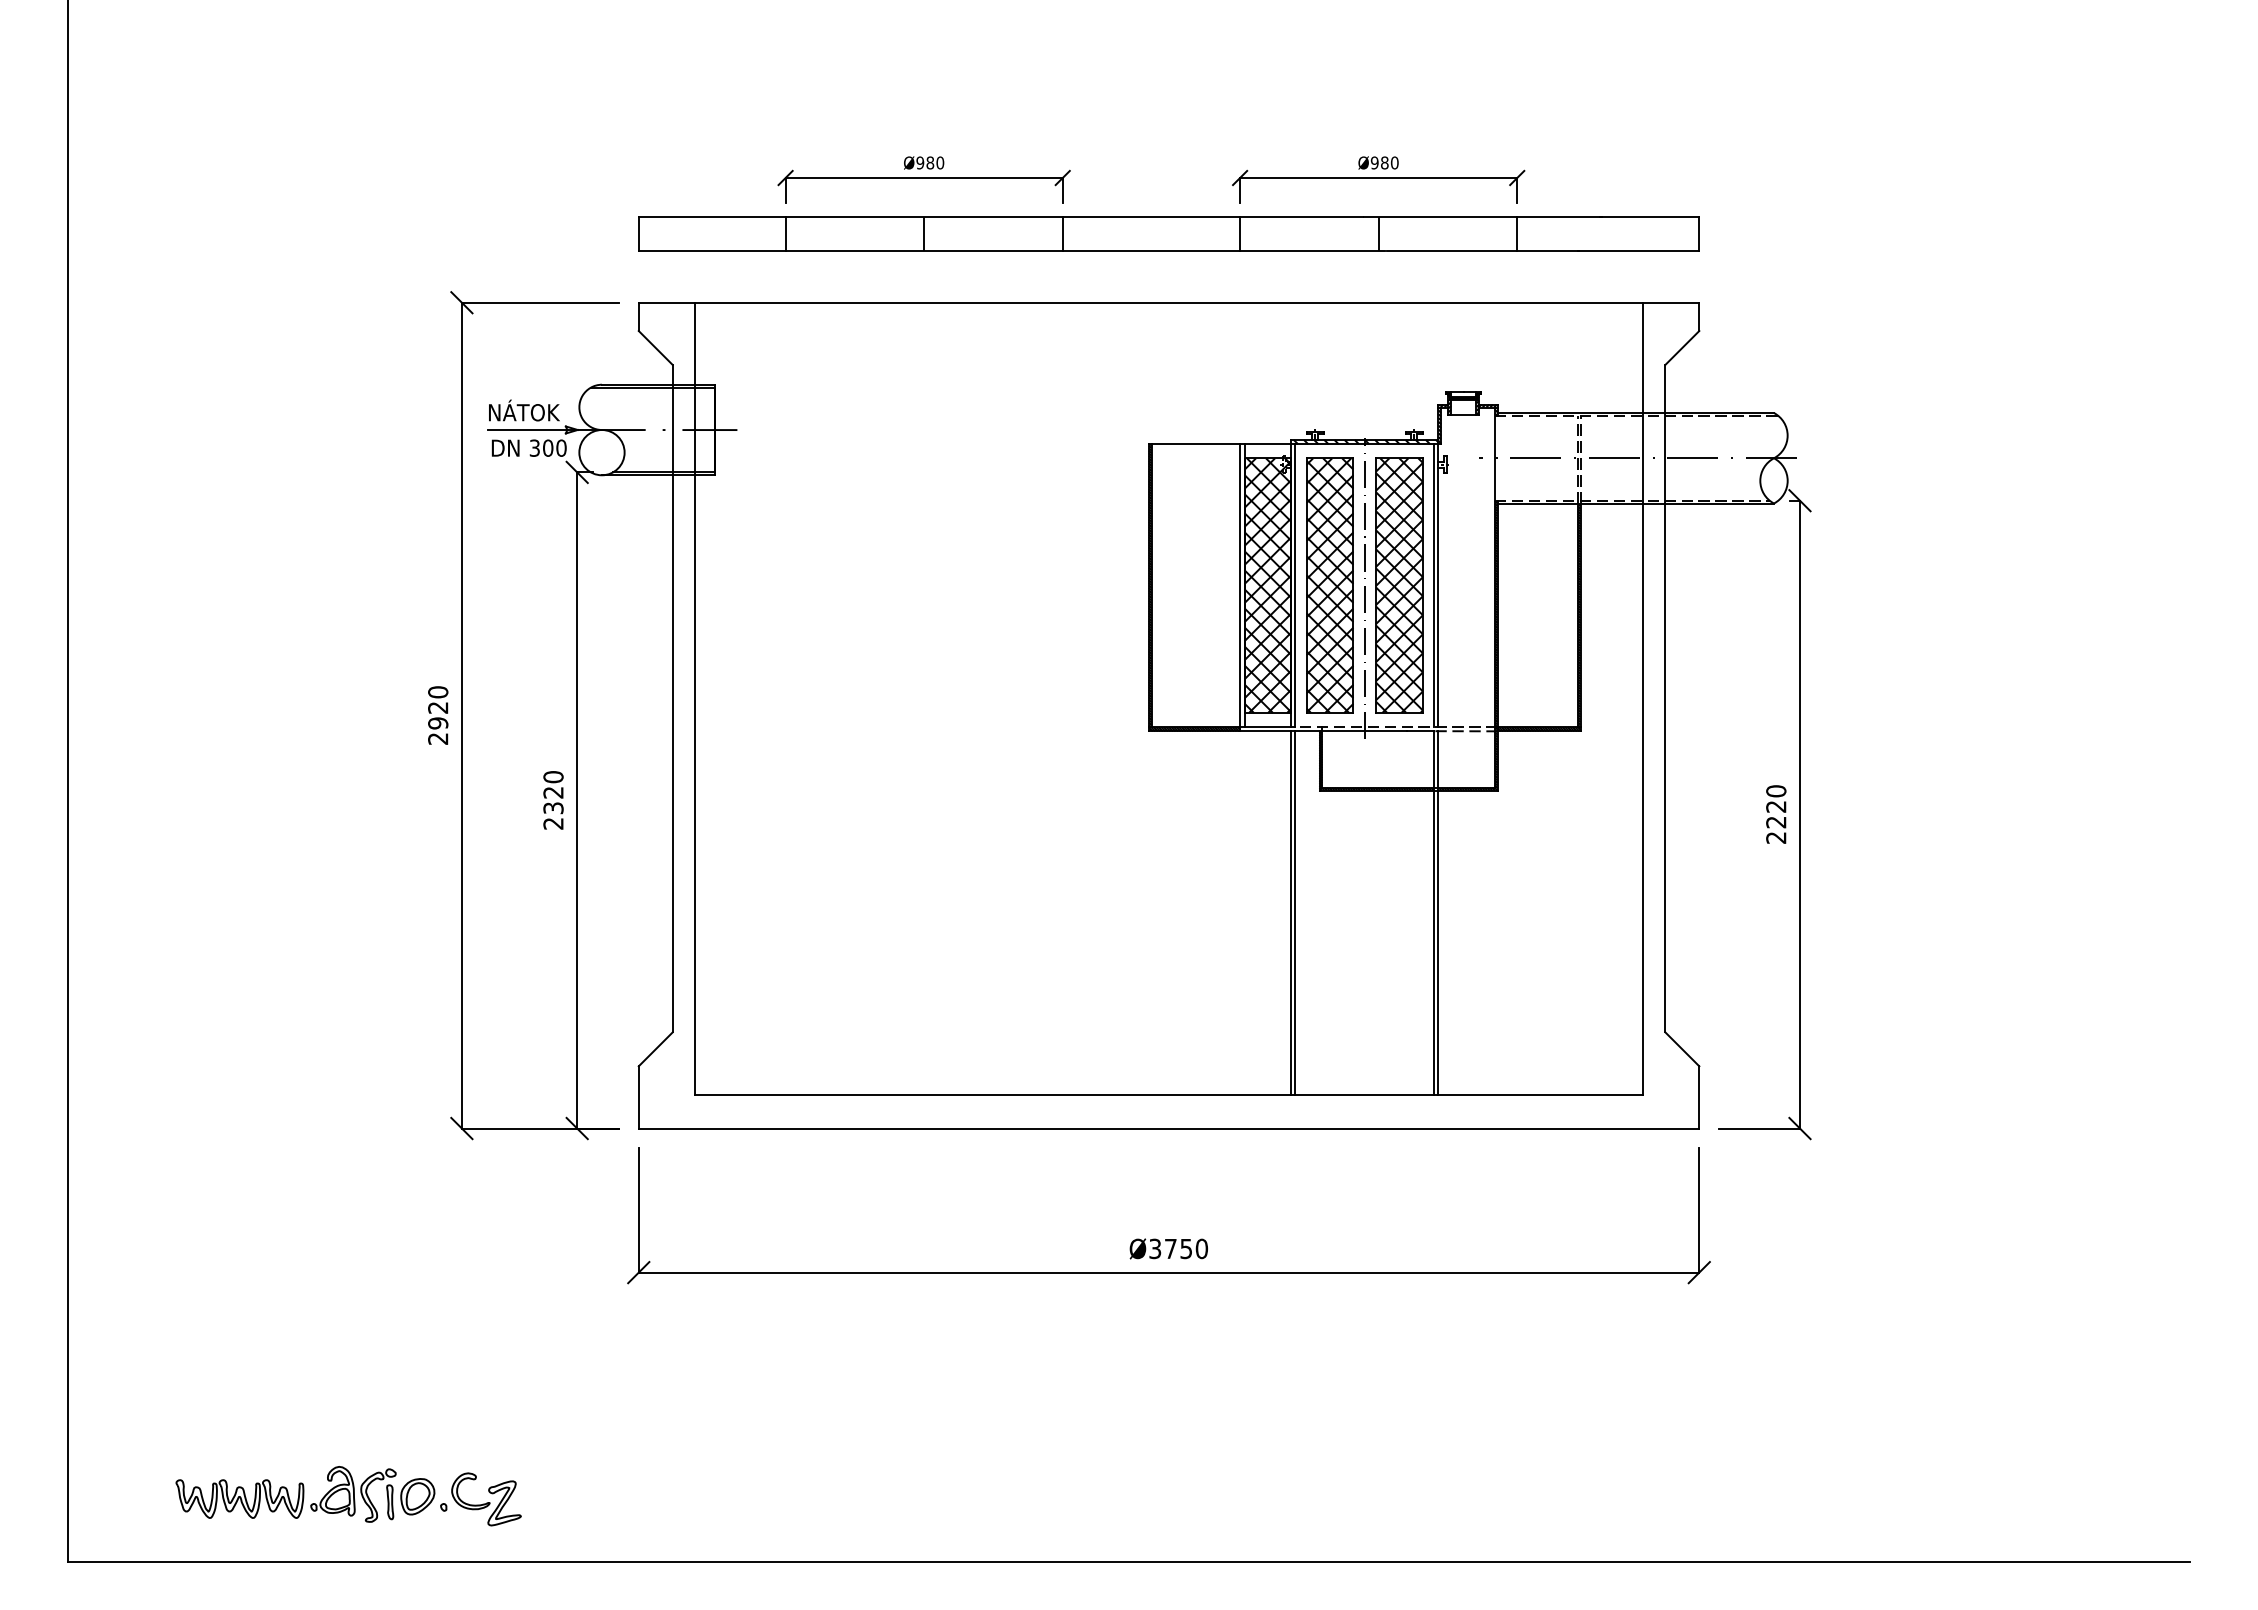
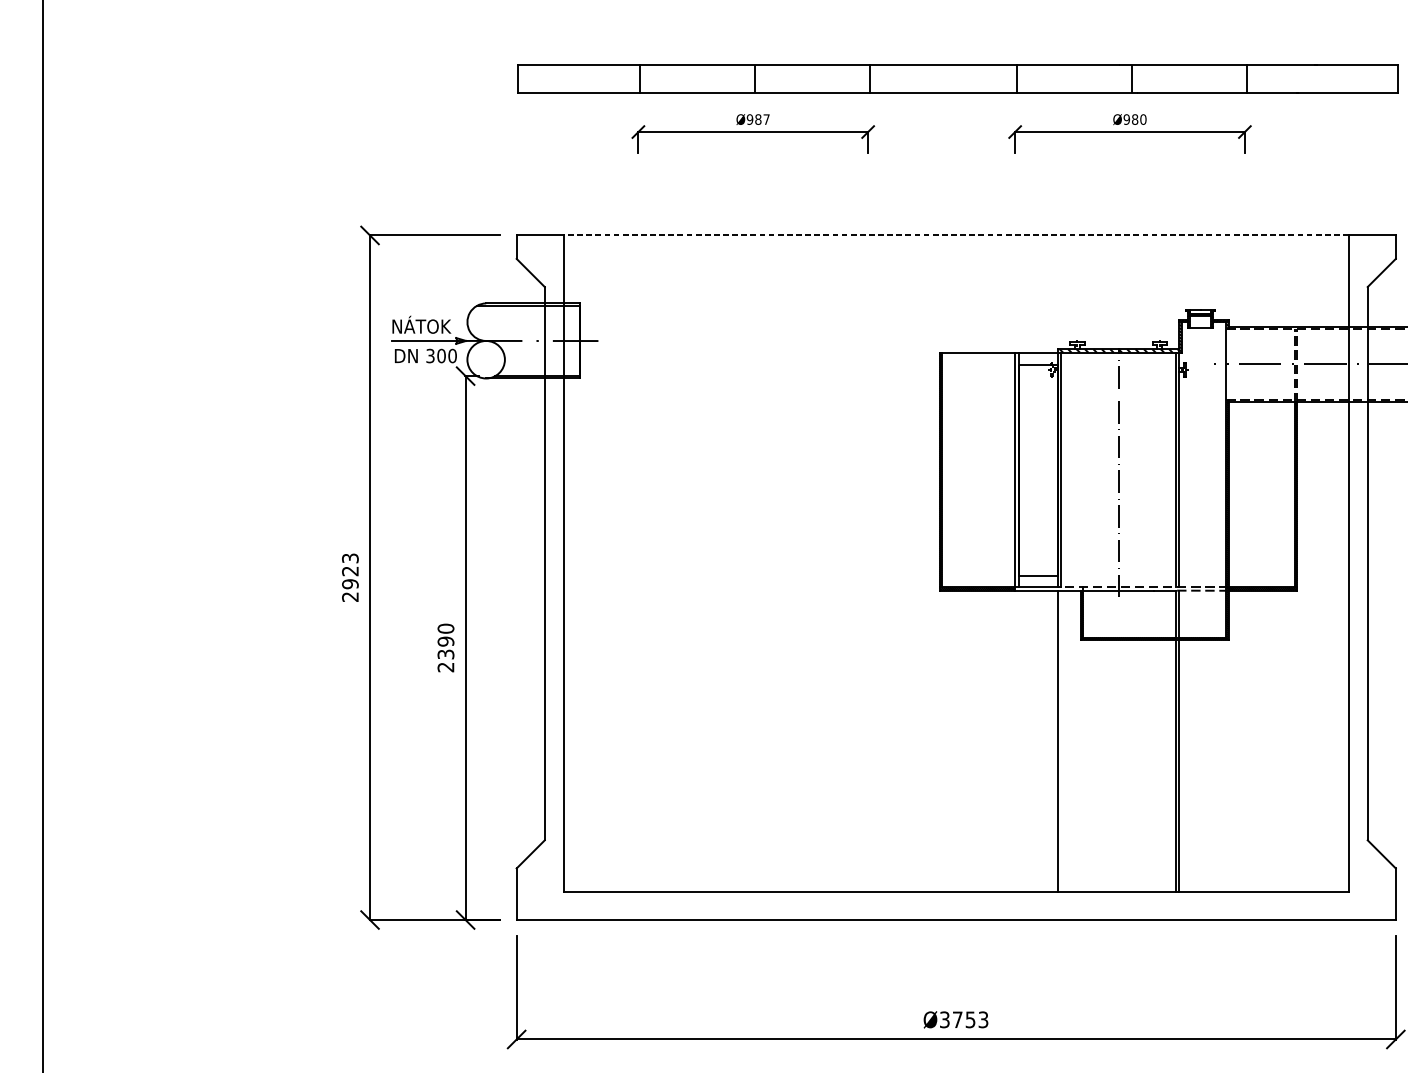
text: (940, 162) -> (766, 119), Ø980 -> Ø987
part: (1168, 233) -> (957, 78), moved
line: (1169, 302) -> (956, 235), solid -> dashed
hatch: (1267, 585) -> (1037, 469), removed
part: (1353, 585) -> (1109, 469), removed
text: (438, 692) -> (350, 558), 2920 -> 2923
text: (553, 792) -> (445, 641), 2320 -> 2390
line: (1295, 912) -> (1061, 740), removed
text: (1201, 1248) -> (983, 1019), Ø3750 -> Ø3753

